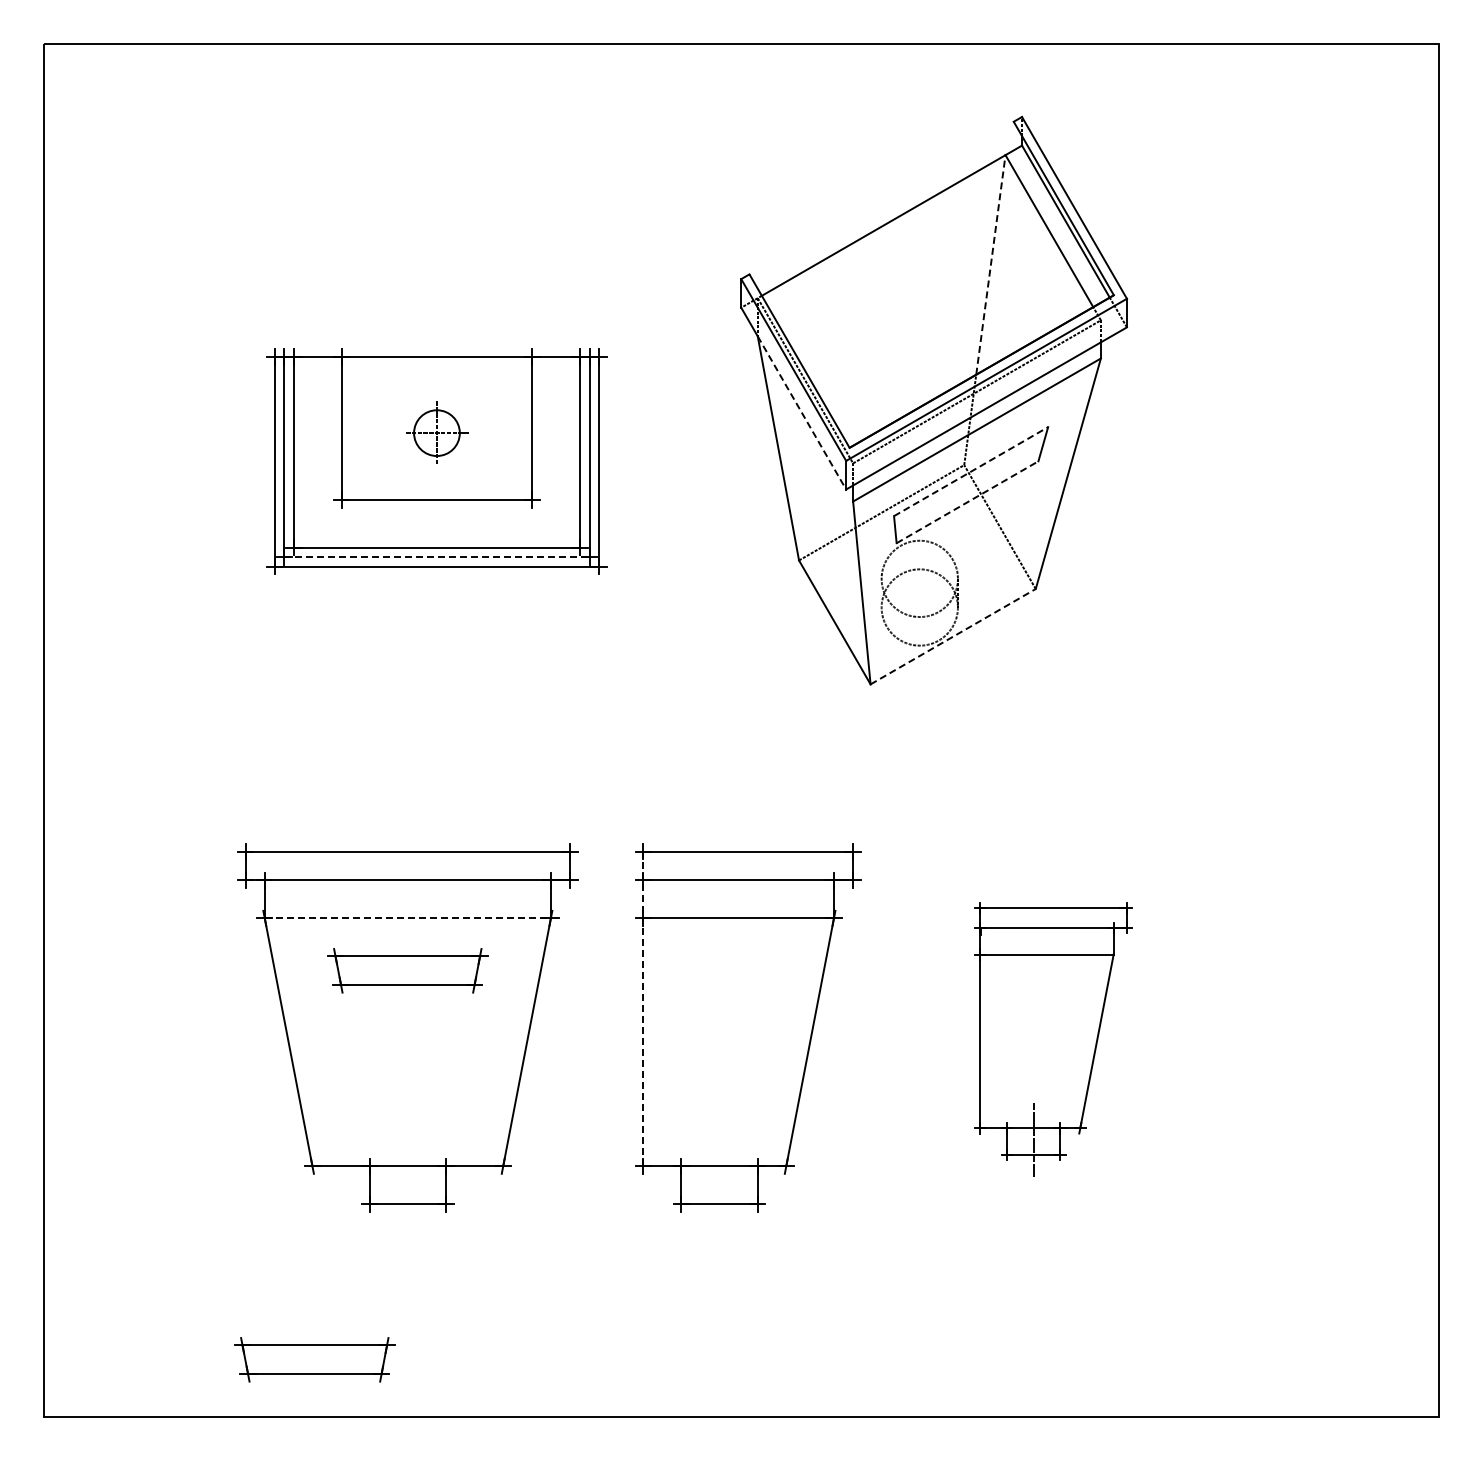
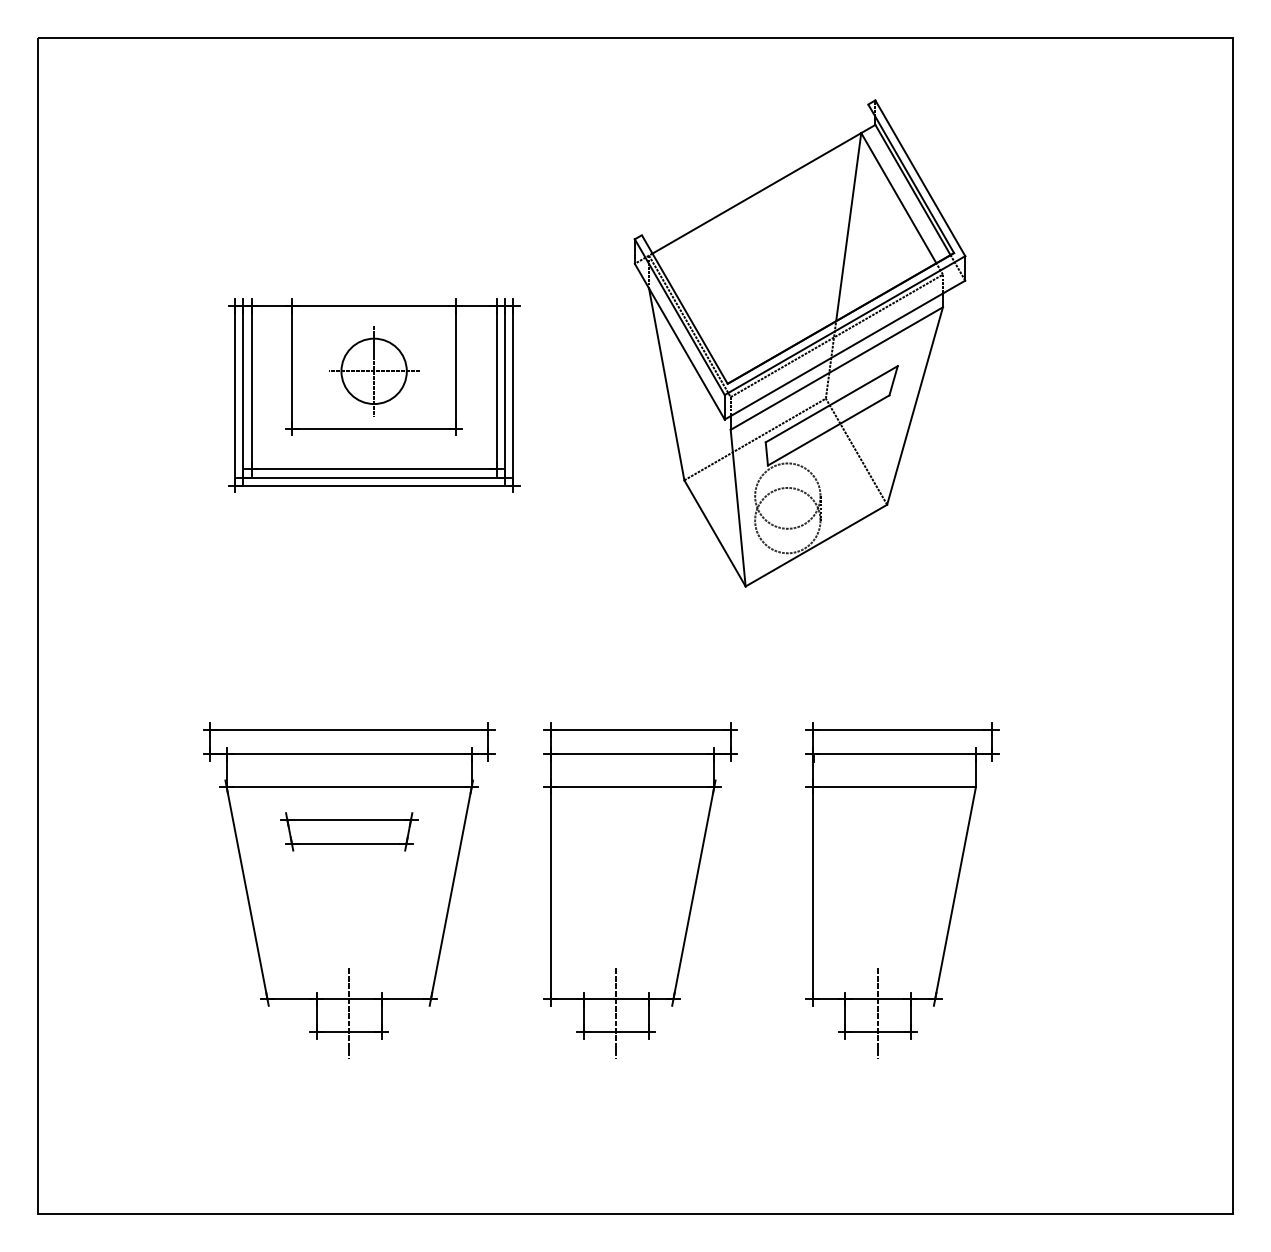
line: (990, 264) -> (848, 226), dashed -> solid
line: (802, 413) -> (687, 354), dashed -> solid
part: (436, 432) -> (373, 370), size x1.67
line: (971, 471) -> (832, 404), dashed -> solid
line: (967, 502) -> (828, 430), dashed -> solid
line: (436, 557) -> (373, 477), dashed -> solid
line: (953, 636) -> (816, 545), dashed -> solid
line: (408, 918) -> (349, 787), dashed -> solid
line: (643, 1008) -> (551, 864), dashed -> solid
part: (1053, 1039) -> (902, 890), size x1.43
line: (407, 1183) -> (348, 1014), added
line: (719, 1183) -> (616, 1014), added
part: (314, 1359) -> (269, 1164), removed

